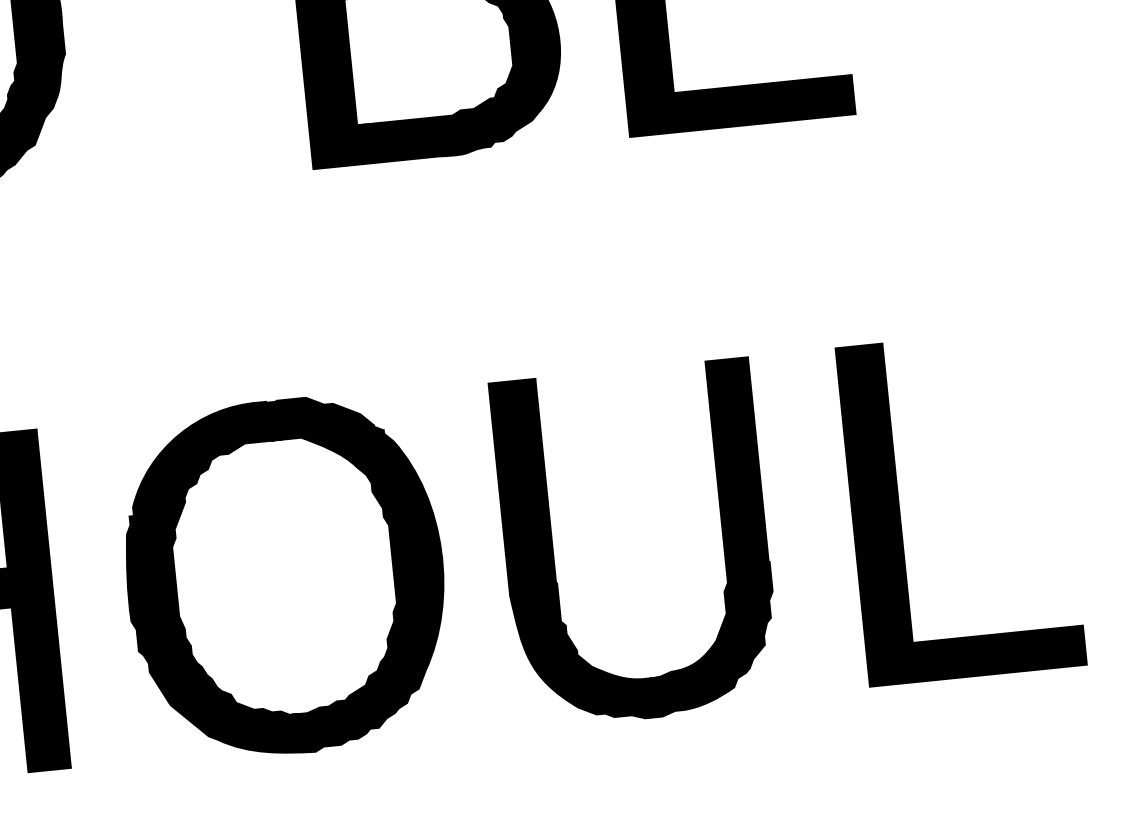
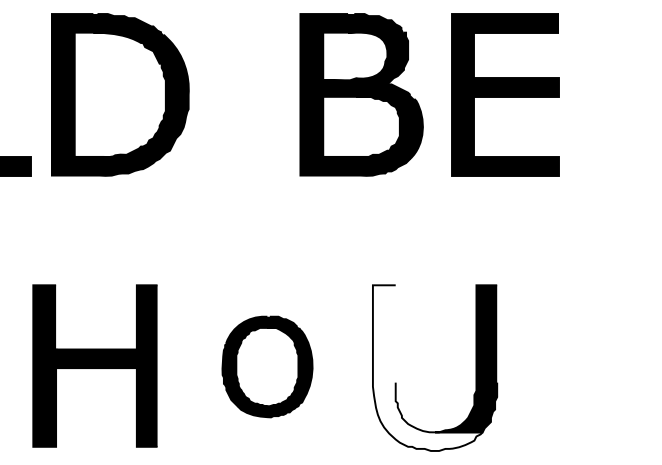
part: (898, 511) -> (560, 365), removed
fill: (620, 544) -> (427, 367), removed
part: (285, 576) -> (267, 366), size x0.6

